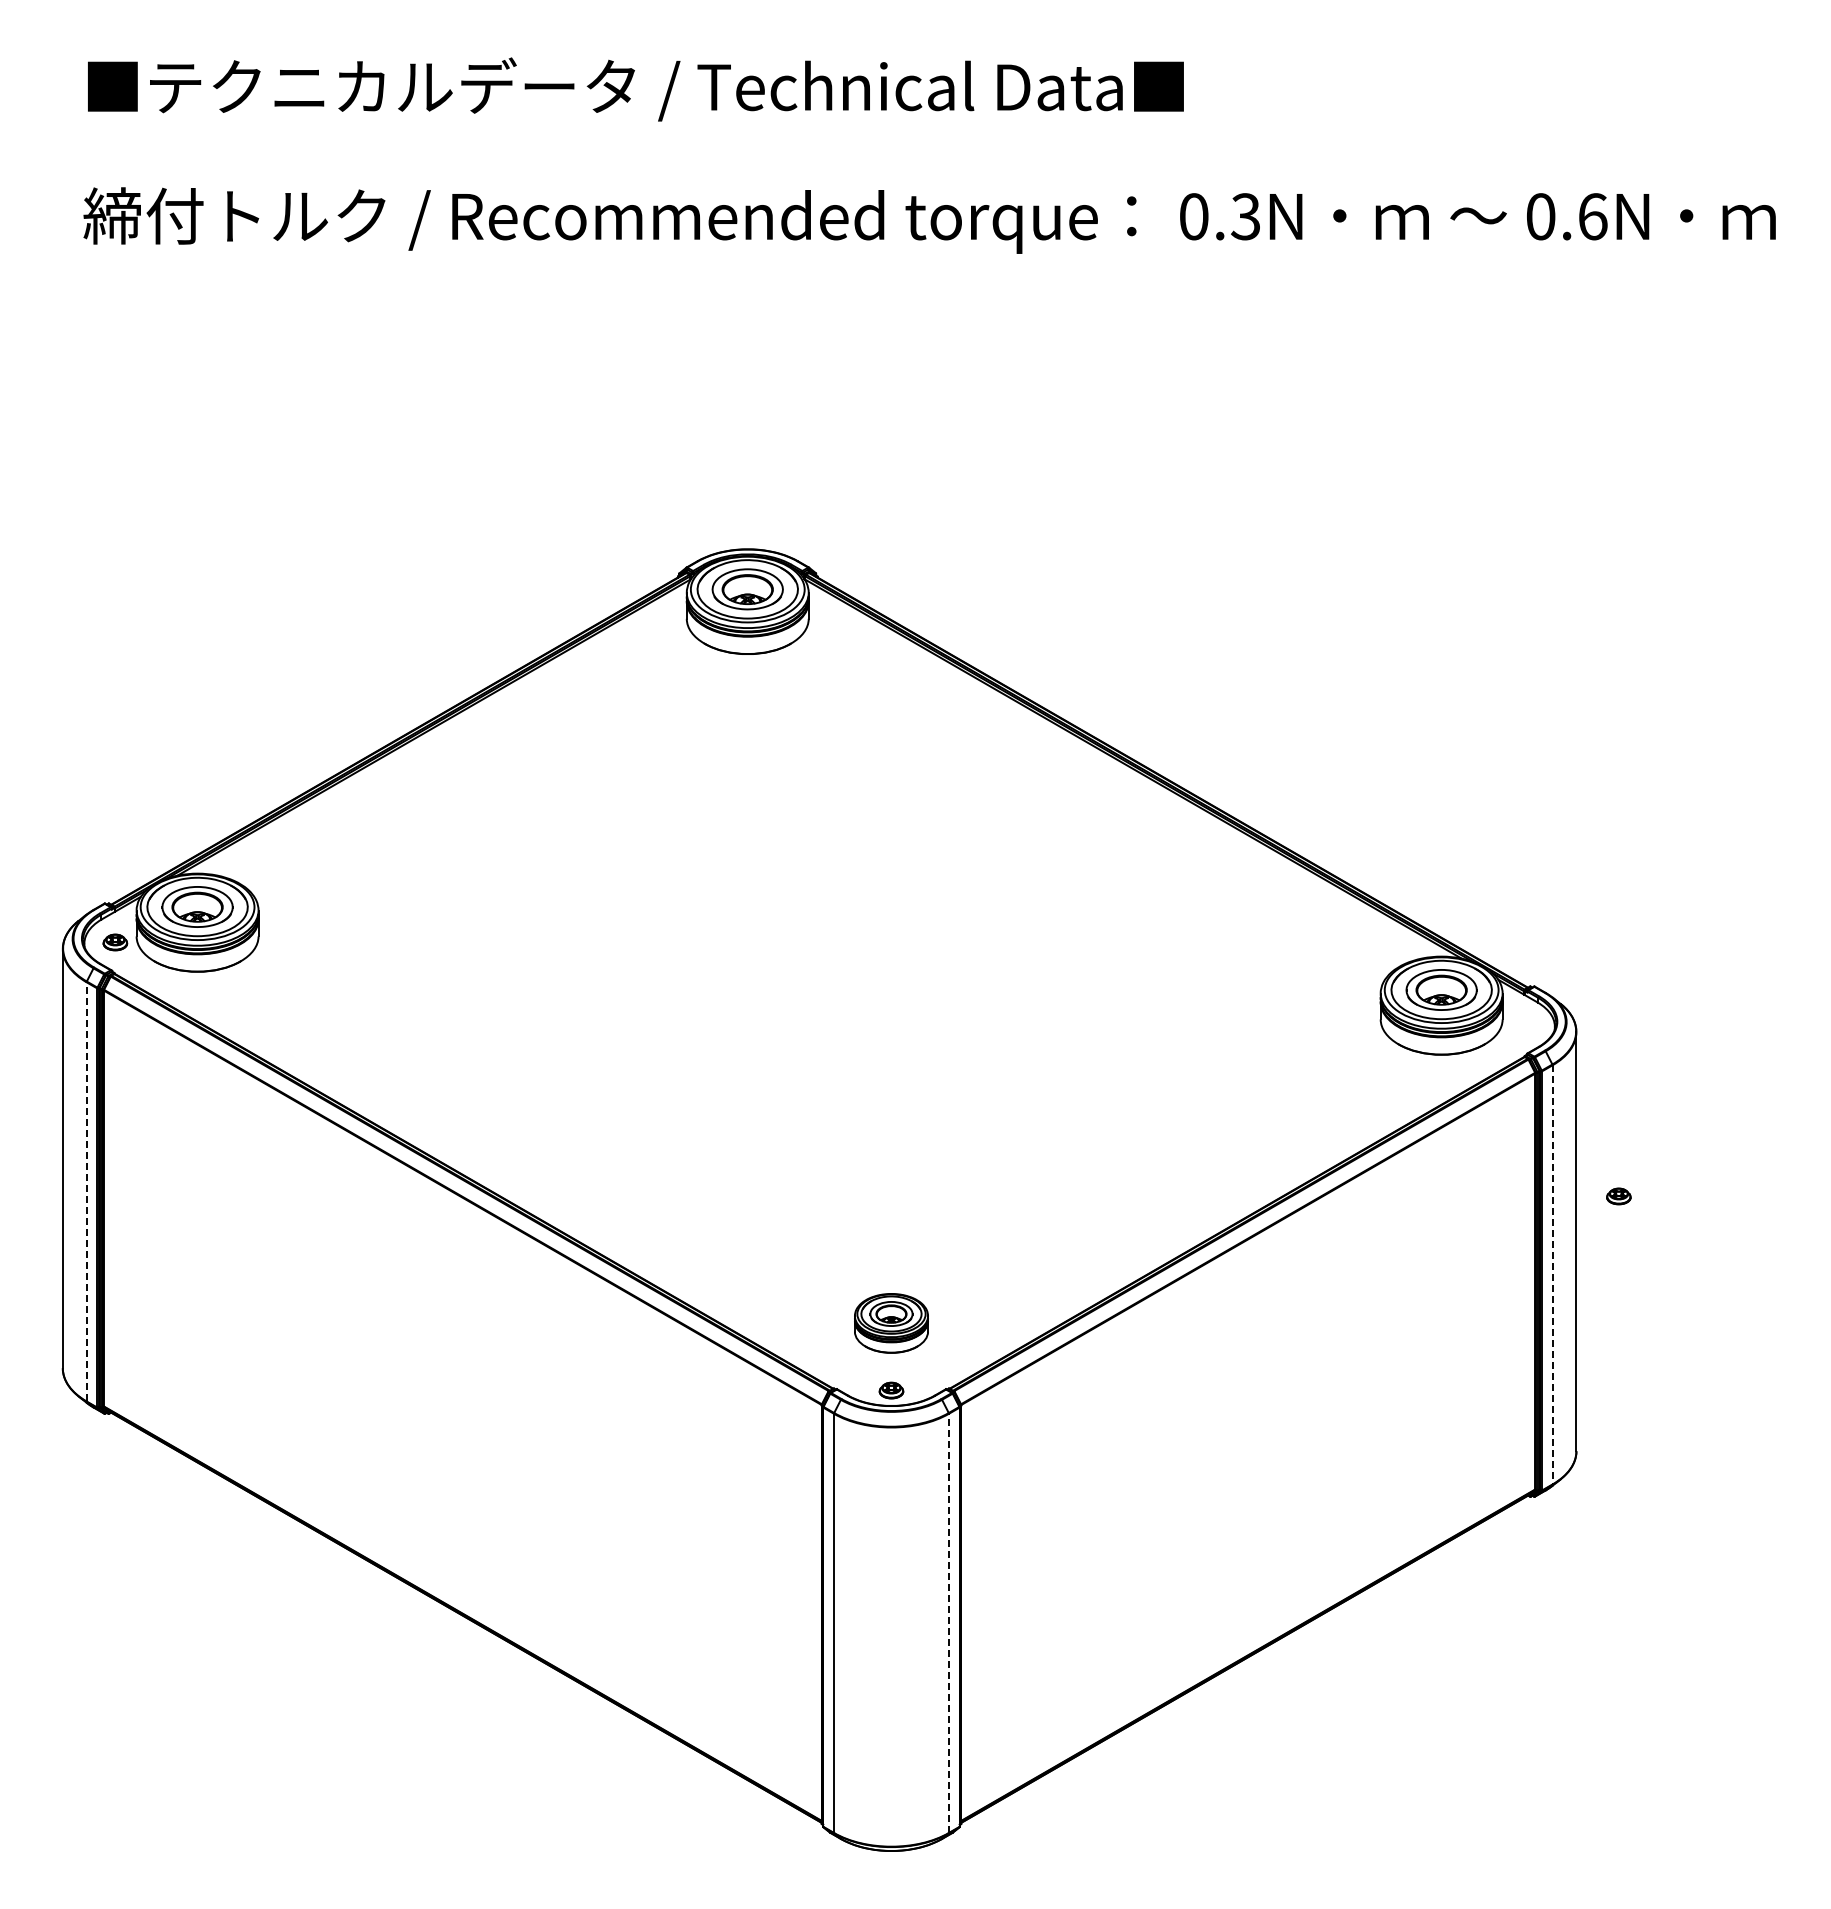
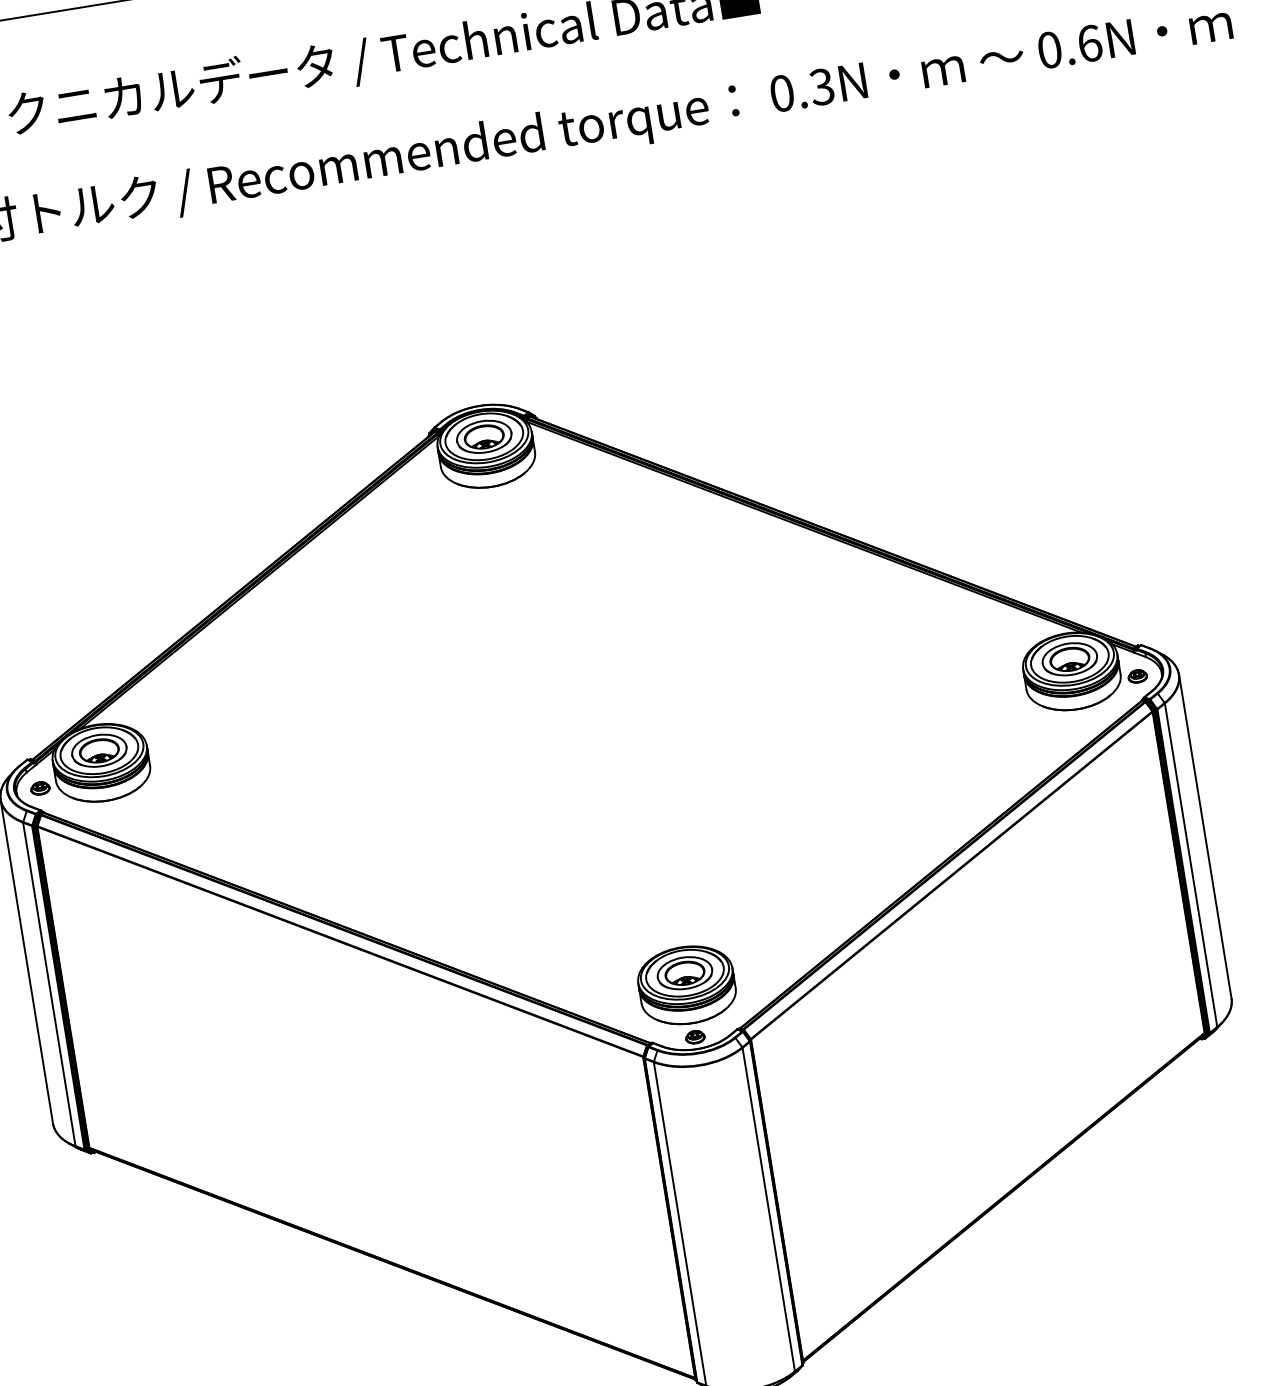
line: (86, 1191) -> (49, 984), dashed -> solid
part: (1618, 1196) -> (1137, 676), moved
line: (1552, 1274) -> (1190, 864), dashed -> solid
part: (891, 1323) -> (686, 985), size x1.67
line: (948, 1623) -> (768, 1209), dashed -> solid

